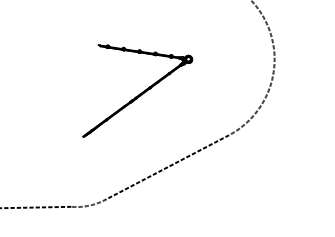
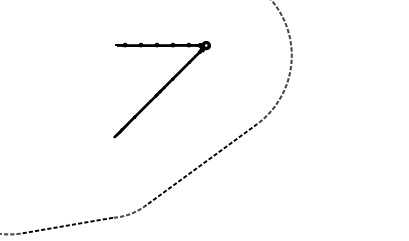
part: (137, 96) -> (161, 89), moved

